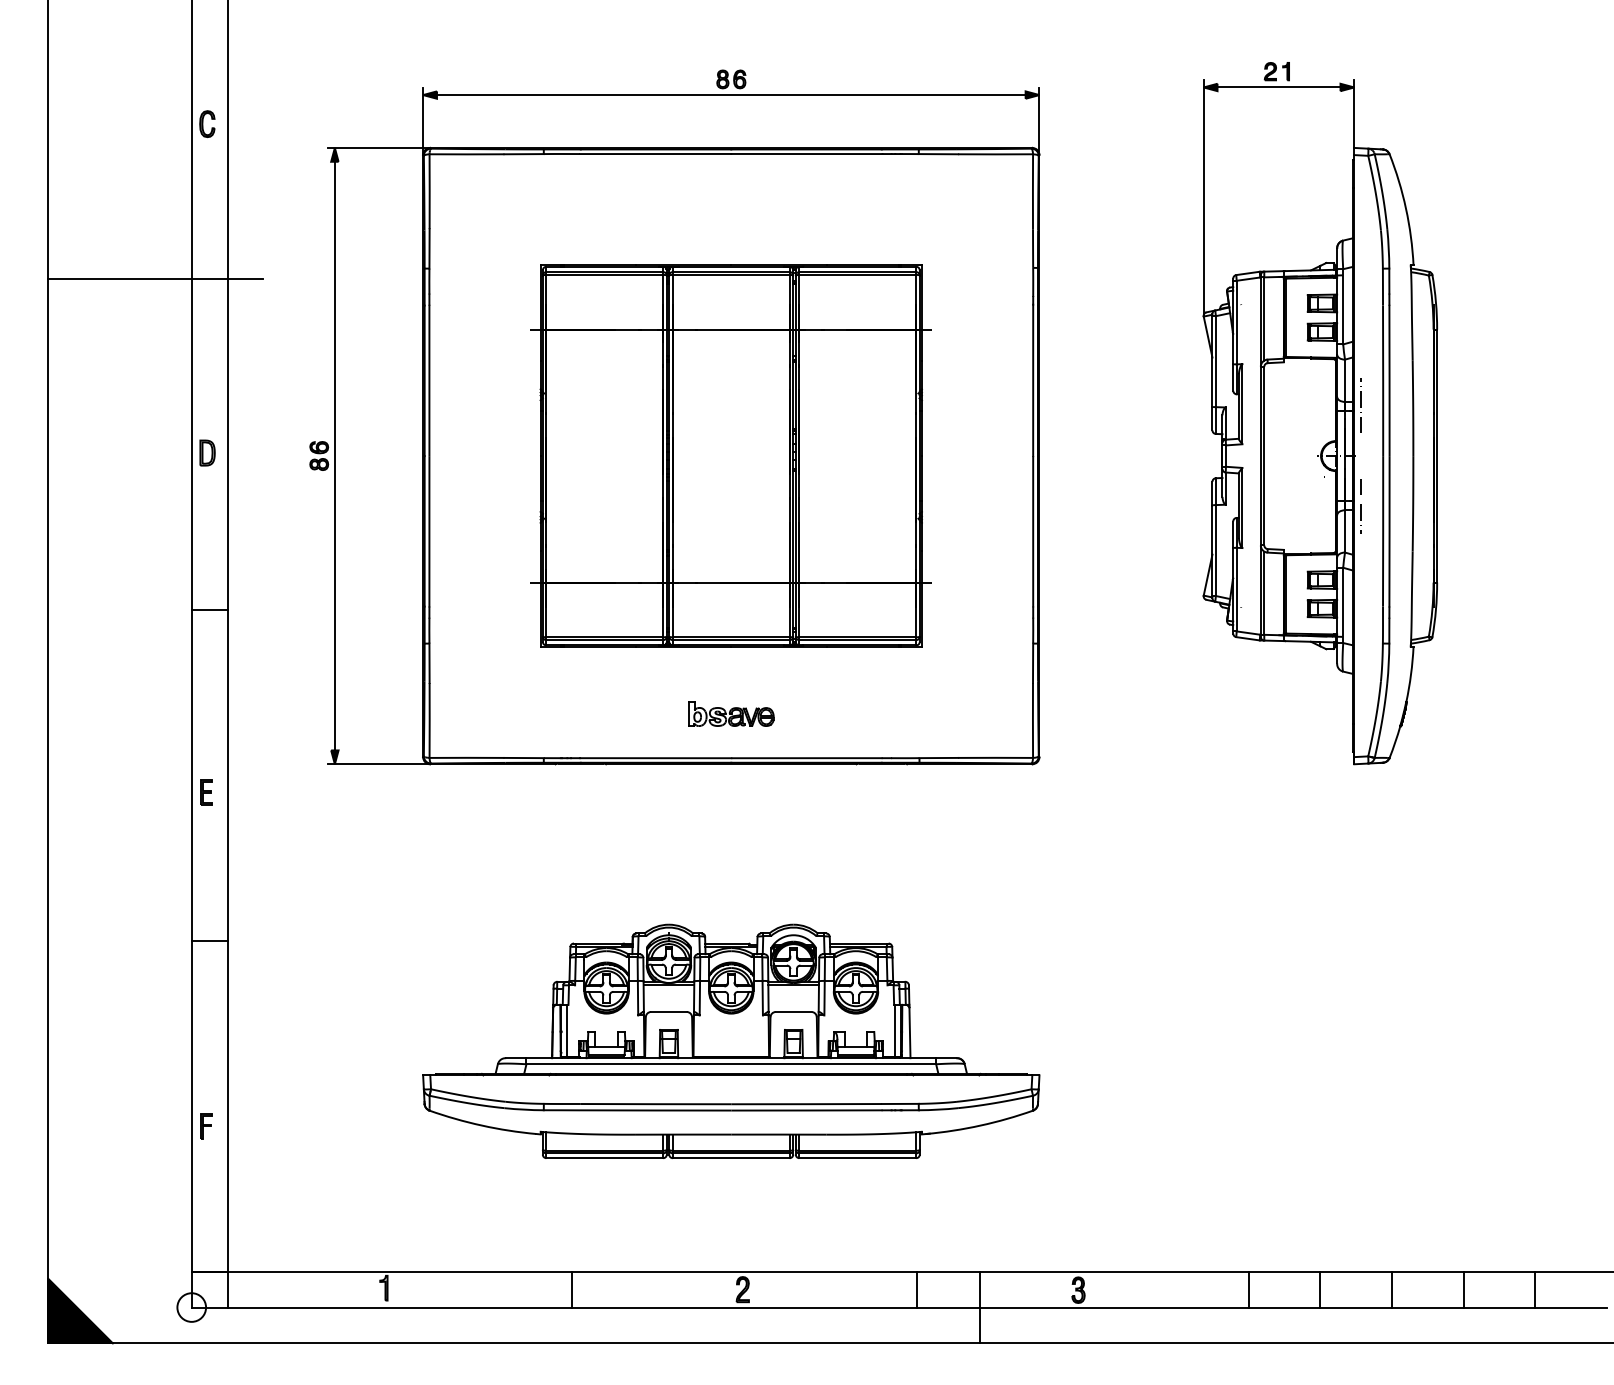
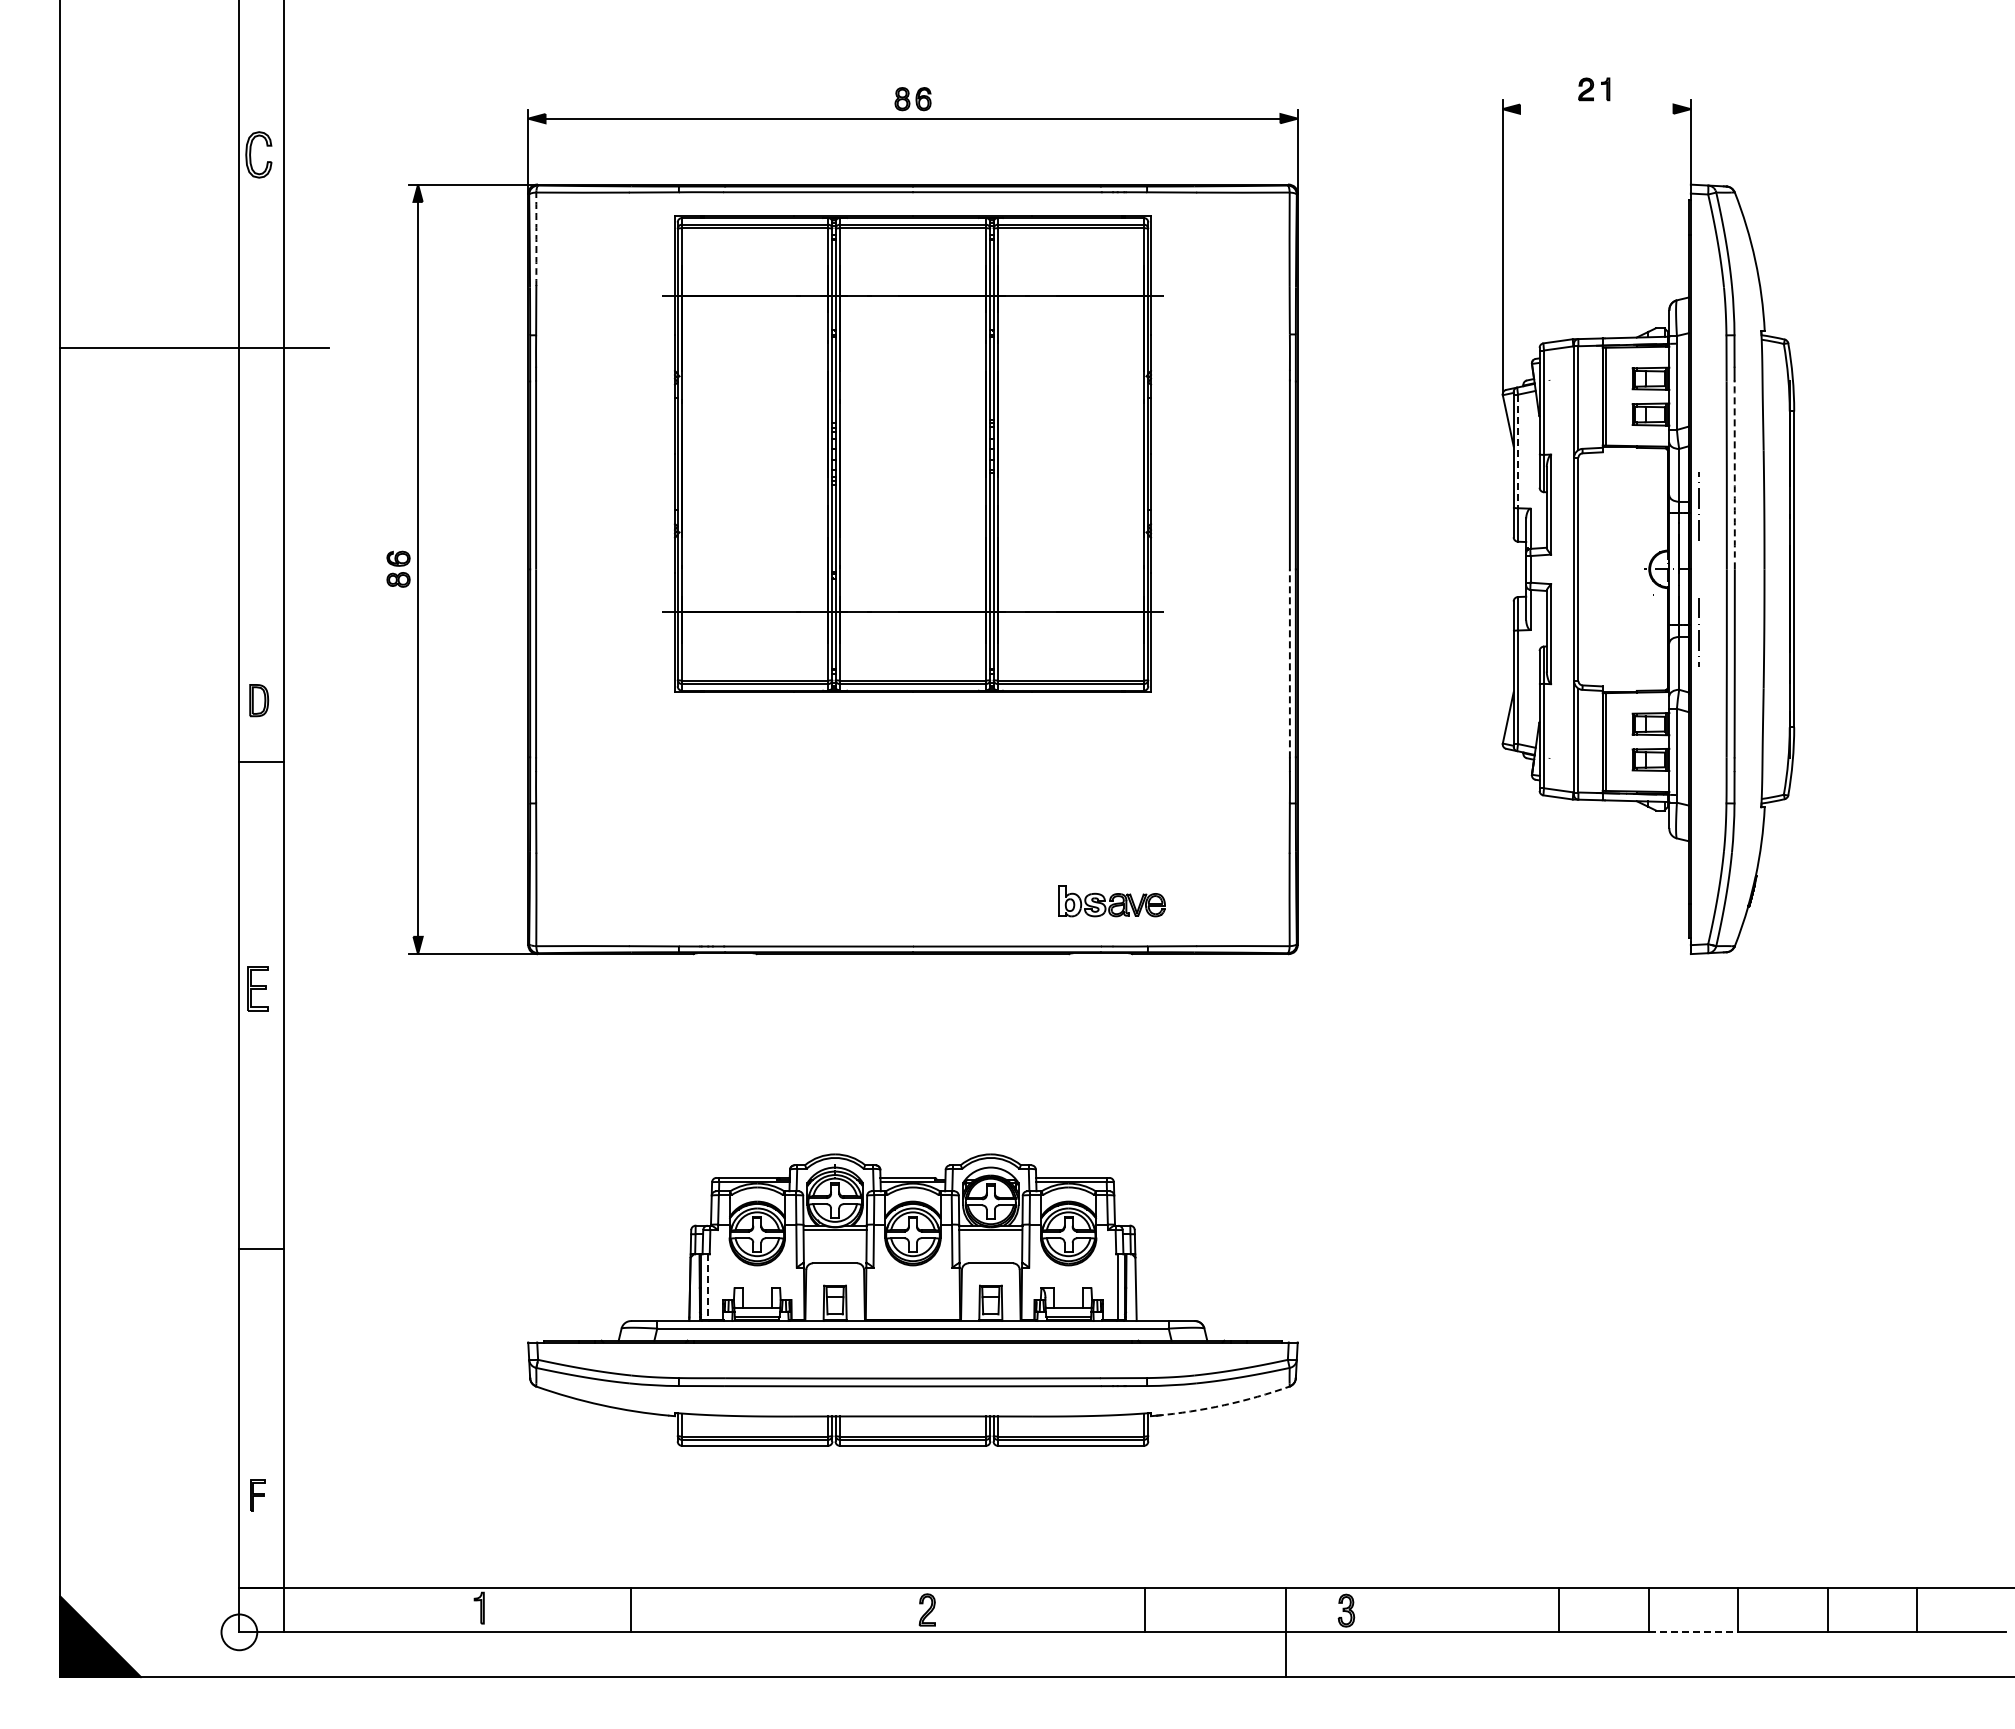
line: (1278, 87) -> (1596, 109), removed
part: (207, 123) -> (258, 154), size x1.4
arc: (429, 191) -> (536, 239), solid -> dashed
line: (1216, 361) -> (1518, 451), solid -> dashed
arc: (1389, 380) -> (1734, 474), solid -> dashed
part: (207, 453) -> (259, 700), moved
part: (730, 455) -> (912, 453), moved
line: (1032, 529) -> (1289, 661), solid -> dashed
part: (730, 714) -> (1111, 901), moved
part: (206, 791) -> (257, 988), size x1.4
line: (209, 940) -> (261, 1248), moved
line: (567, 1031) -> (708, 1287), solid -> dashed
part: (206, 1125) -> (257, 1495), moved
arc: (980, 1125) -> (1224, 1405), solid -> dashed
line: (572, 1289) -> (630, 1609), moved
line: (980, 1307) -> (1285, 1632), moved
line: (1356, 1307) -> (1693, 1632), solid -> dashed

